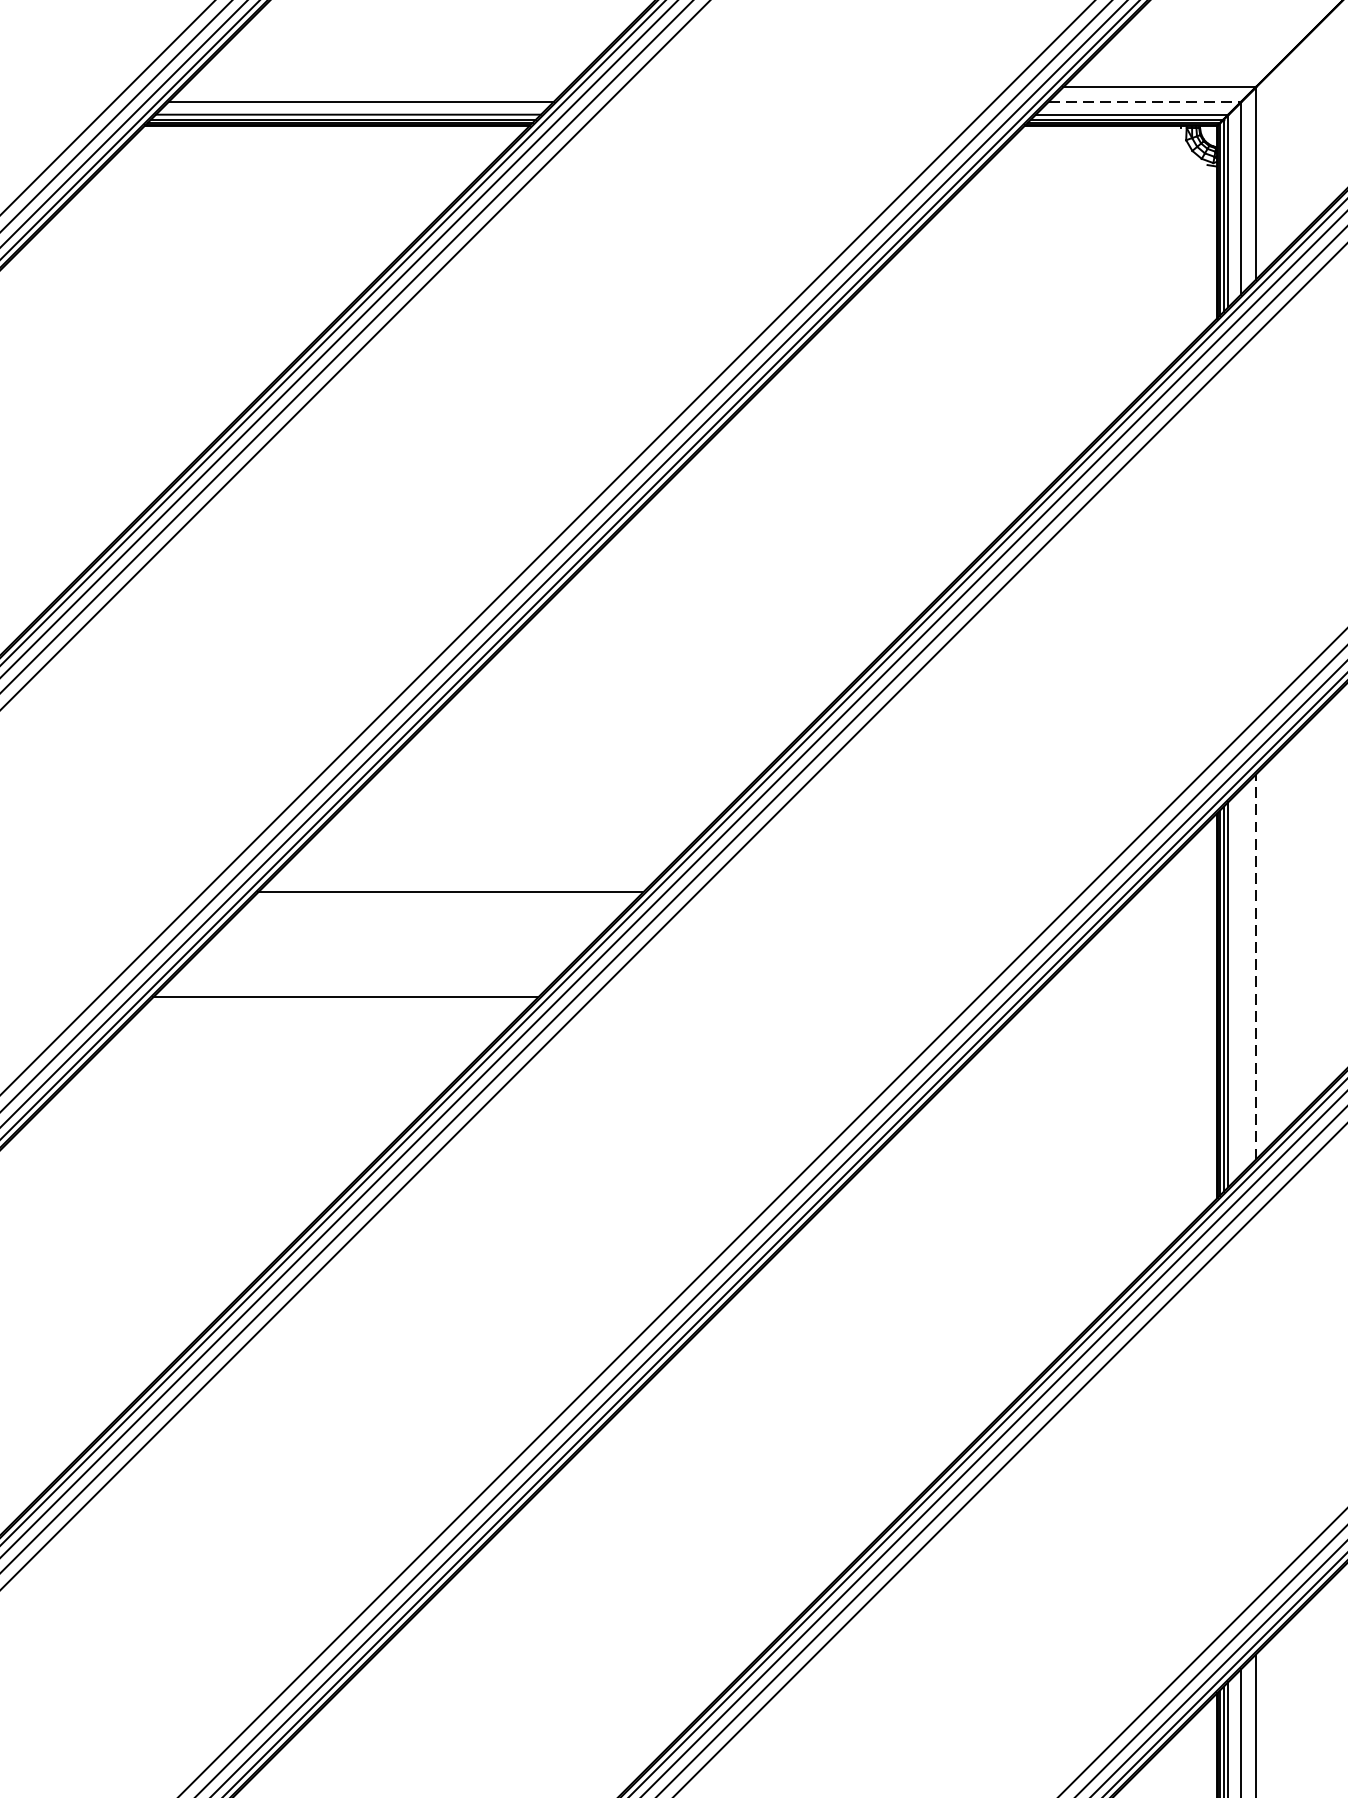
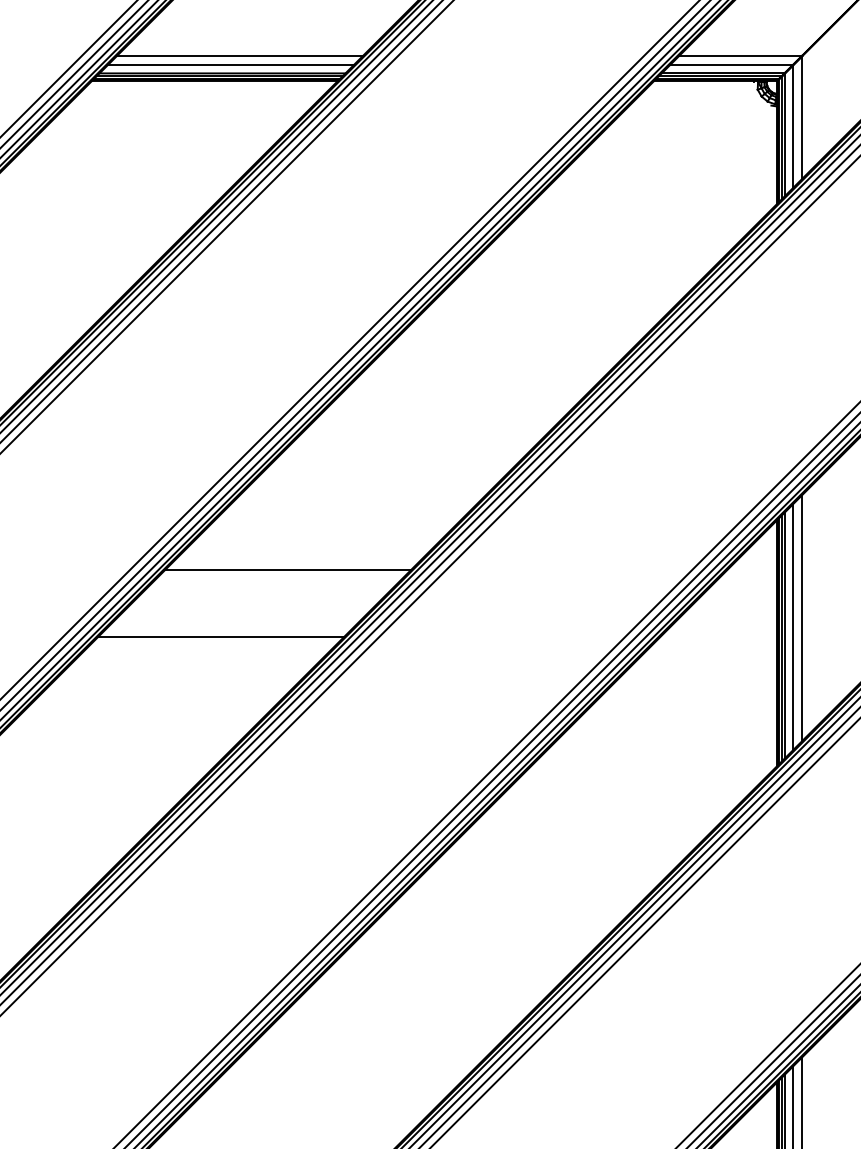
line: (376, 86) -> (240, 55), added
line: (1145, 102) -> (731, 65), dashed -> solid
line: (1256, 967) -> (802, 618), dashed -> solid
line: (1240, 981) -> (792, 627), added

